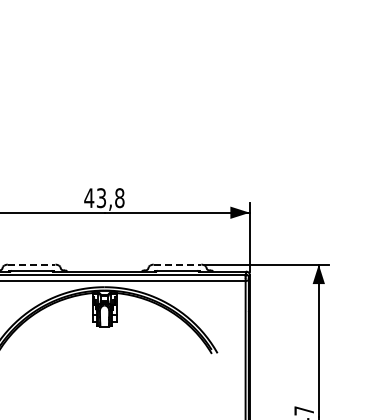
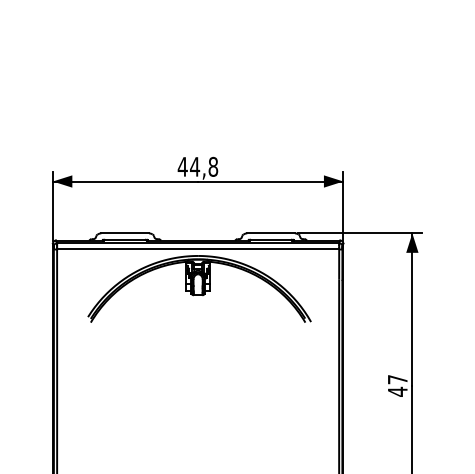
text: (101, 197) -> (195, 166), 43,8 -> 44,8
line: (31, 264) -> (125, 233), dashed -> solid
line: (177, 264) -> (271, 233), dashed -> solid

